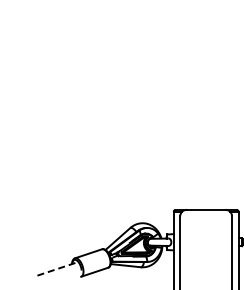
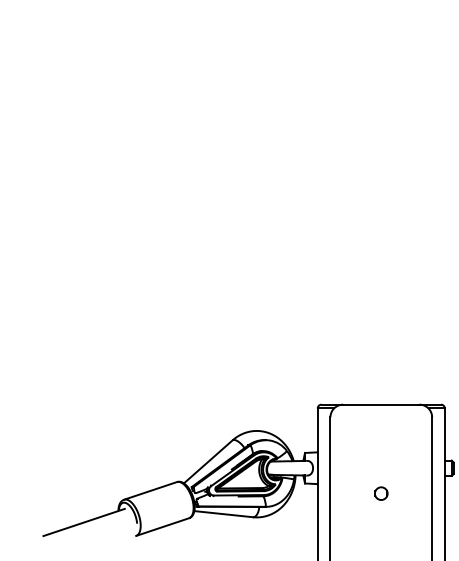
part: (206, 255) -> (382, 494), added
line: (54, 269) -> (83, 521), dashed -> solid

